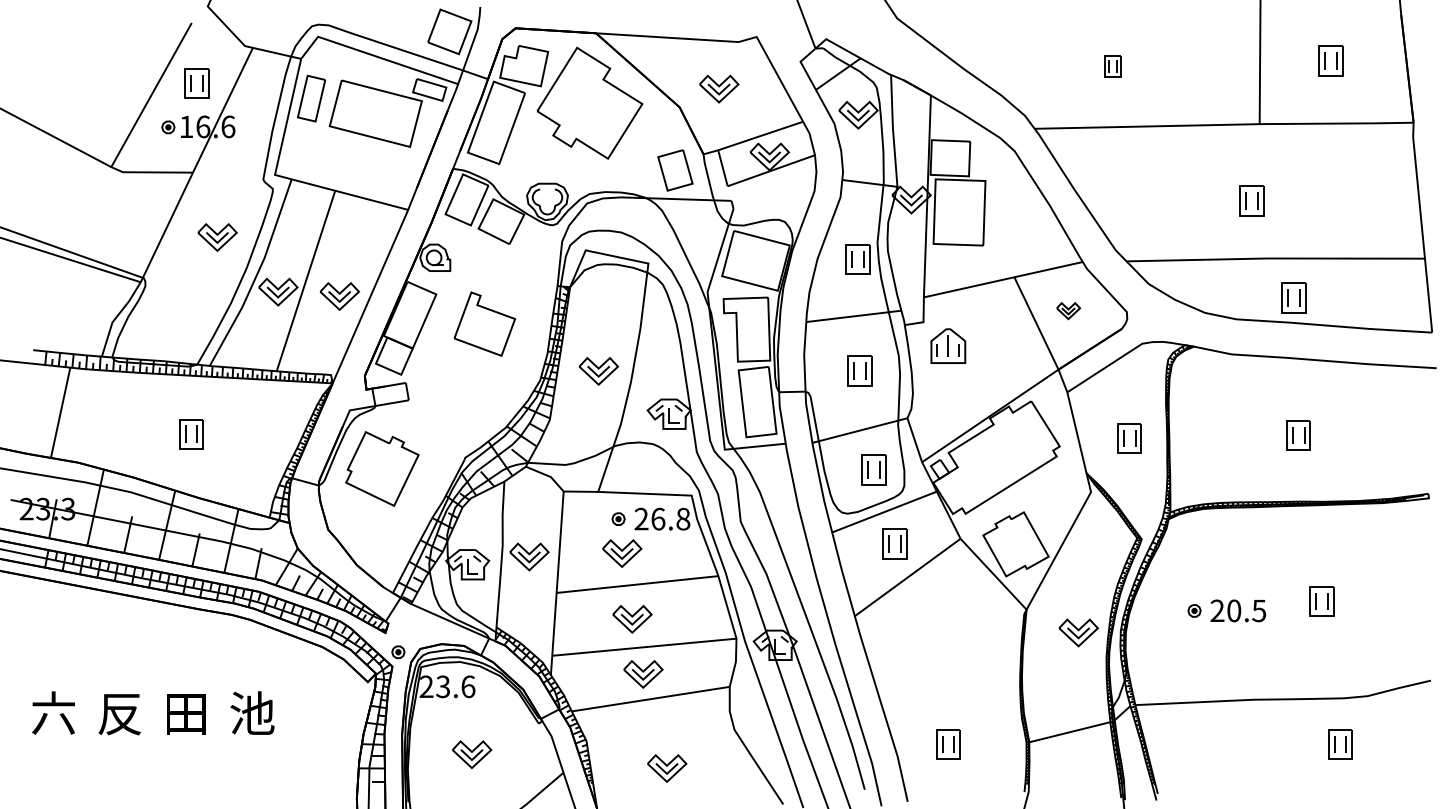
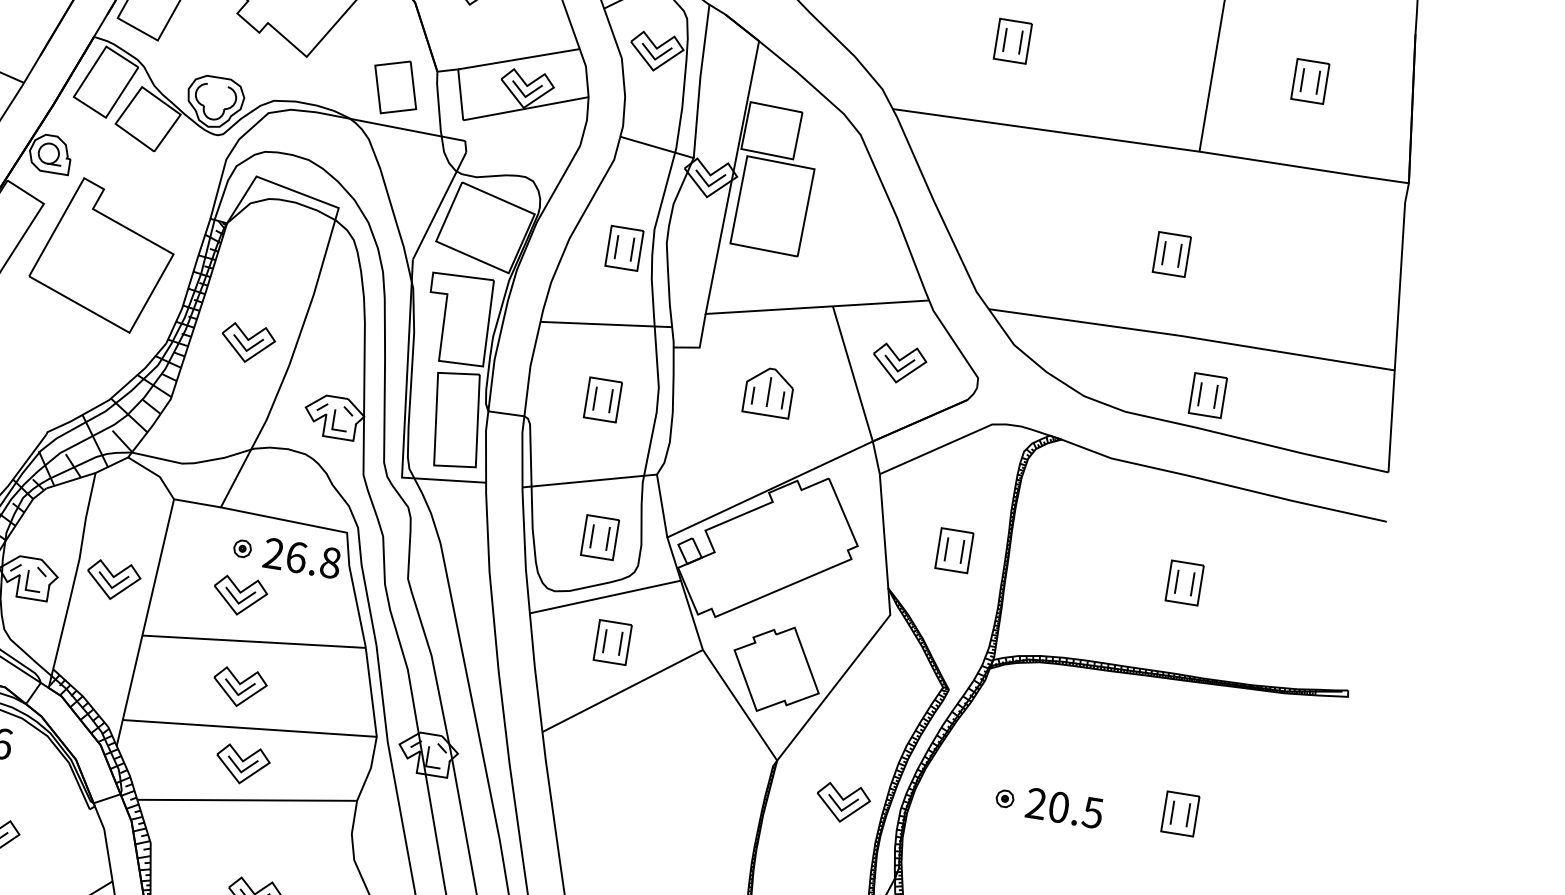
part: (1112, 66) -> (1012, 41), size x1.43
part: (1068, 310) -> (899, 363), size x1.67
part: (484, 323) -> (103, 253), size x1.67
part: (948, 345) -> (769, 391), moved

